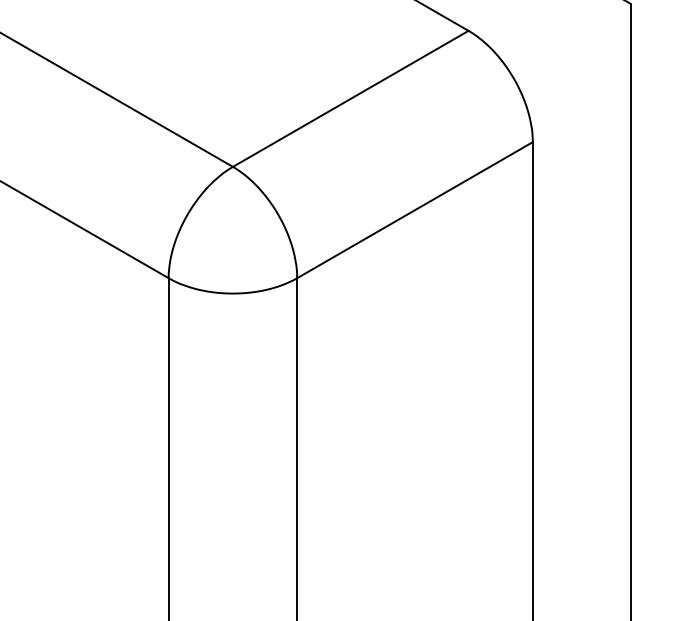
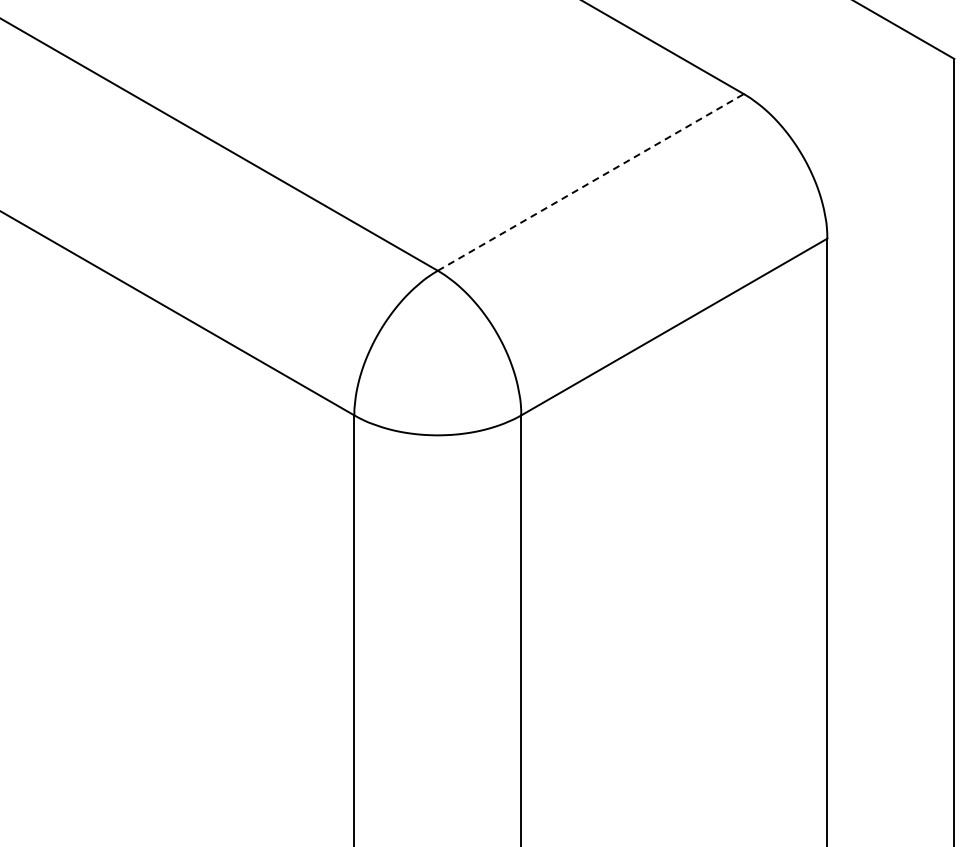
line: (350, 98) -> (590, 182), solid -> dashed

